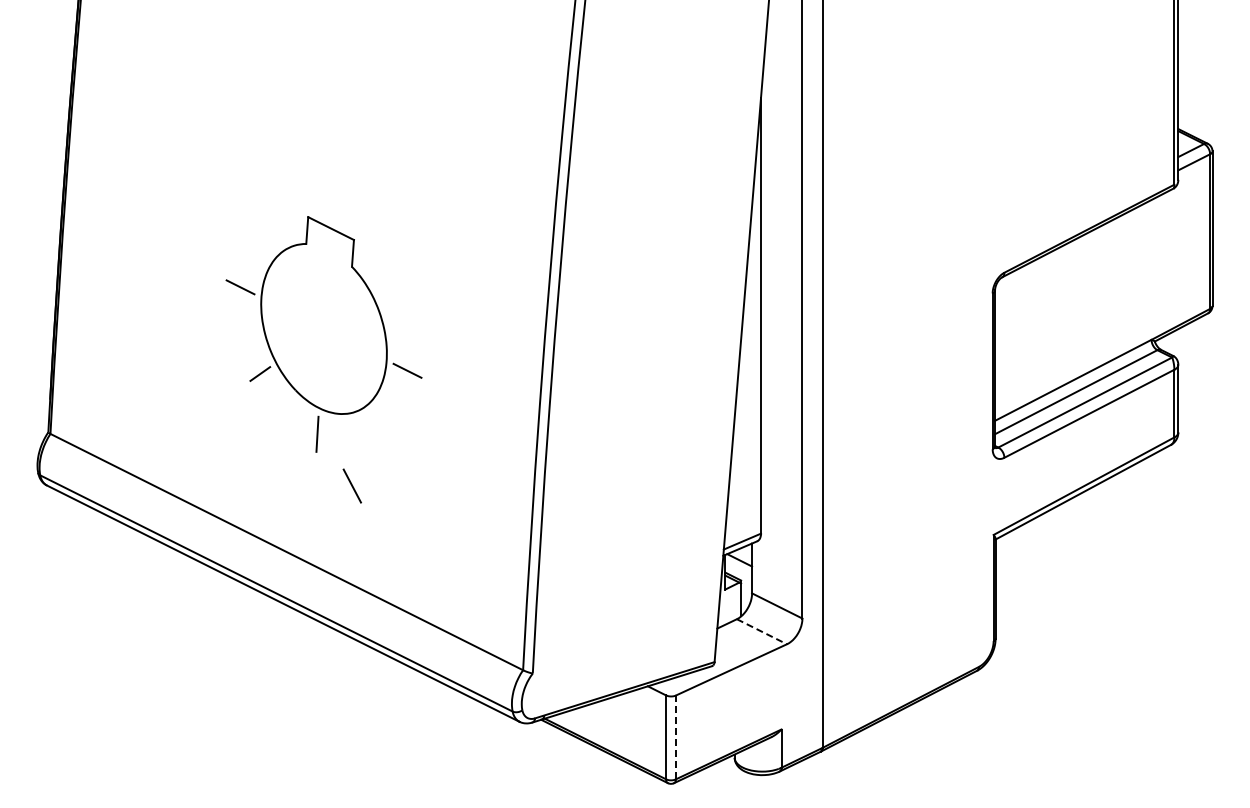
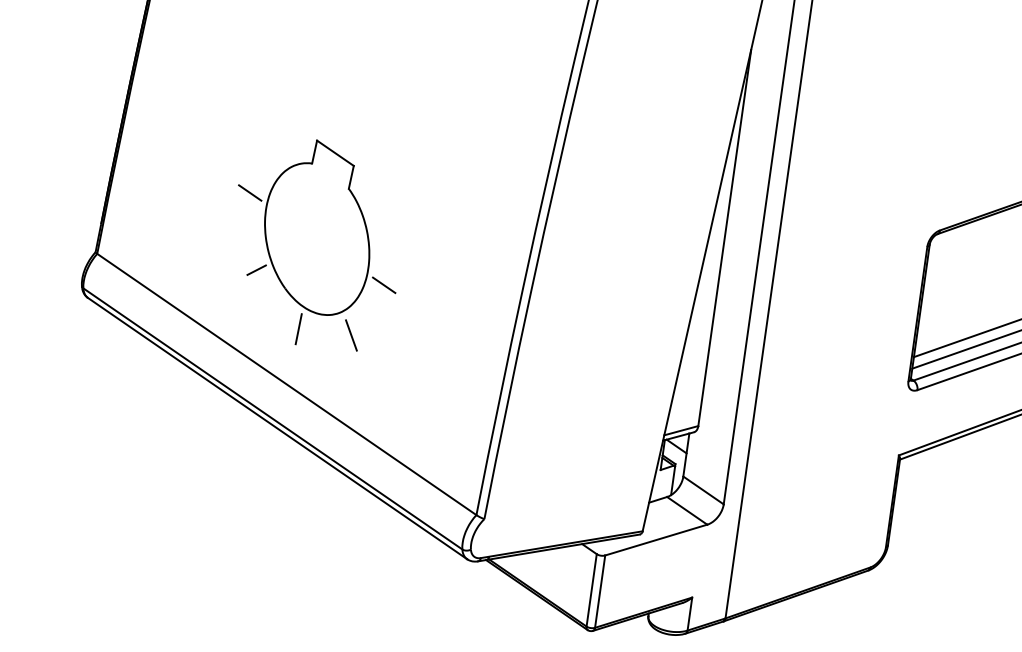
part: (323, 334) -> (316, 243), moved
line: (761, 631) -> (686, 510), dashed -> solid
line: (675, 737) -> (599, 591), dashed -> solid

